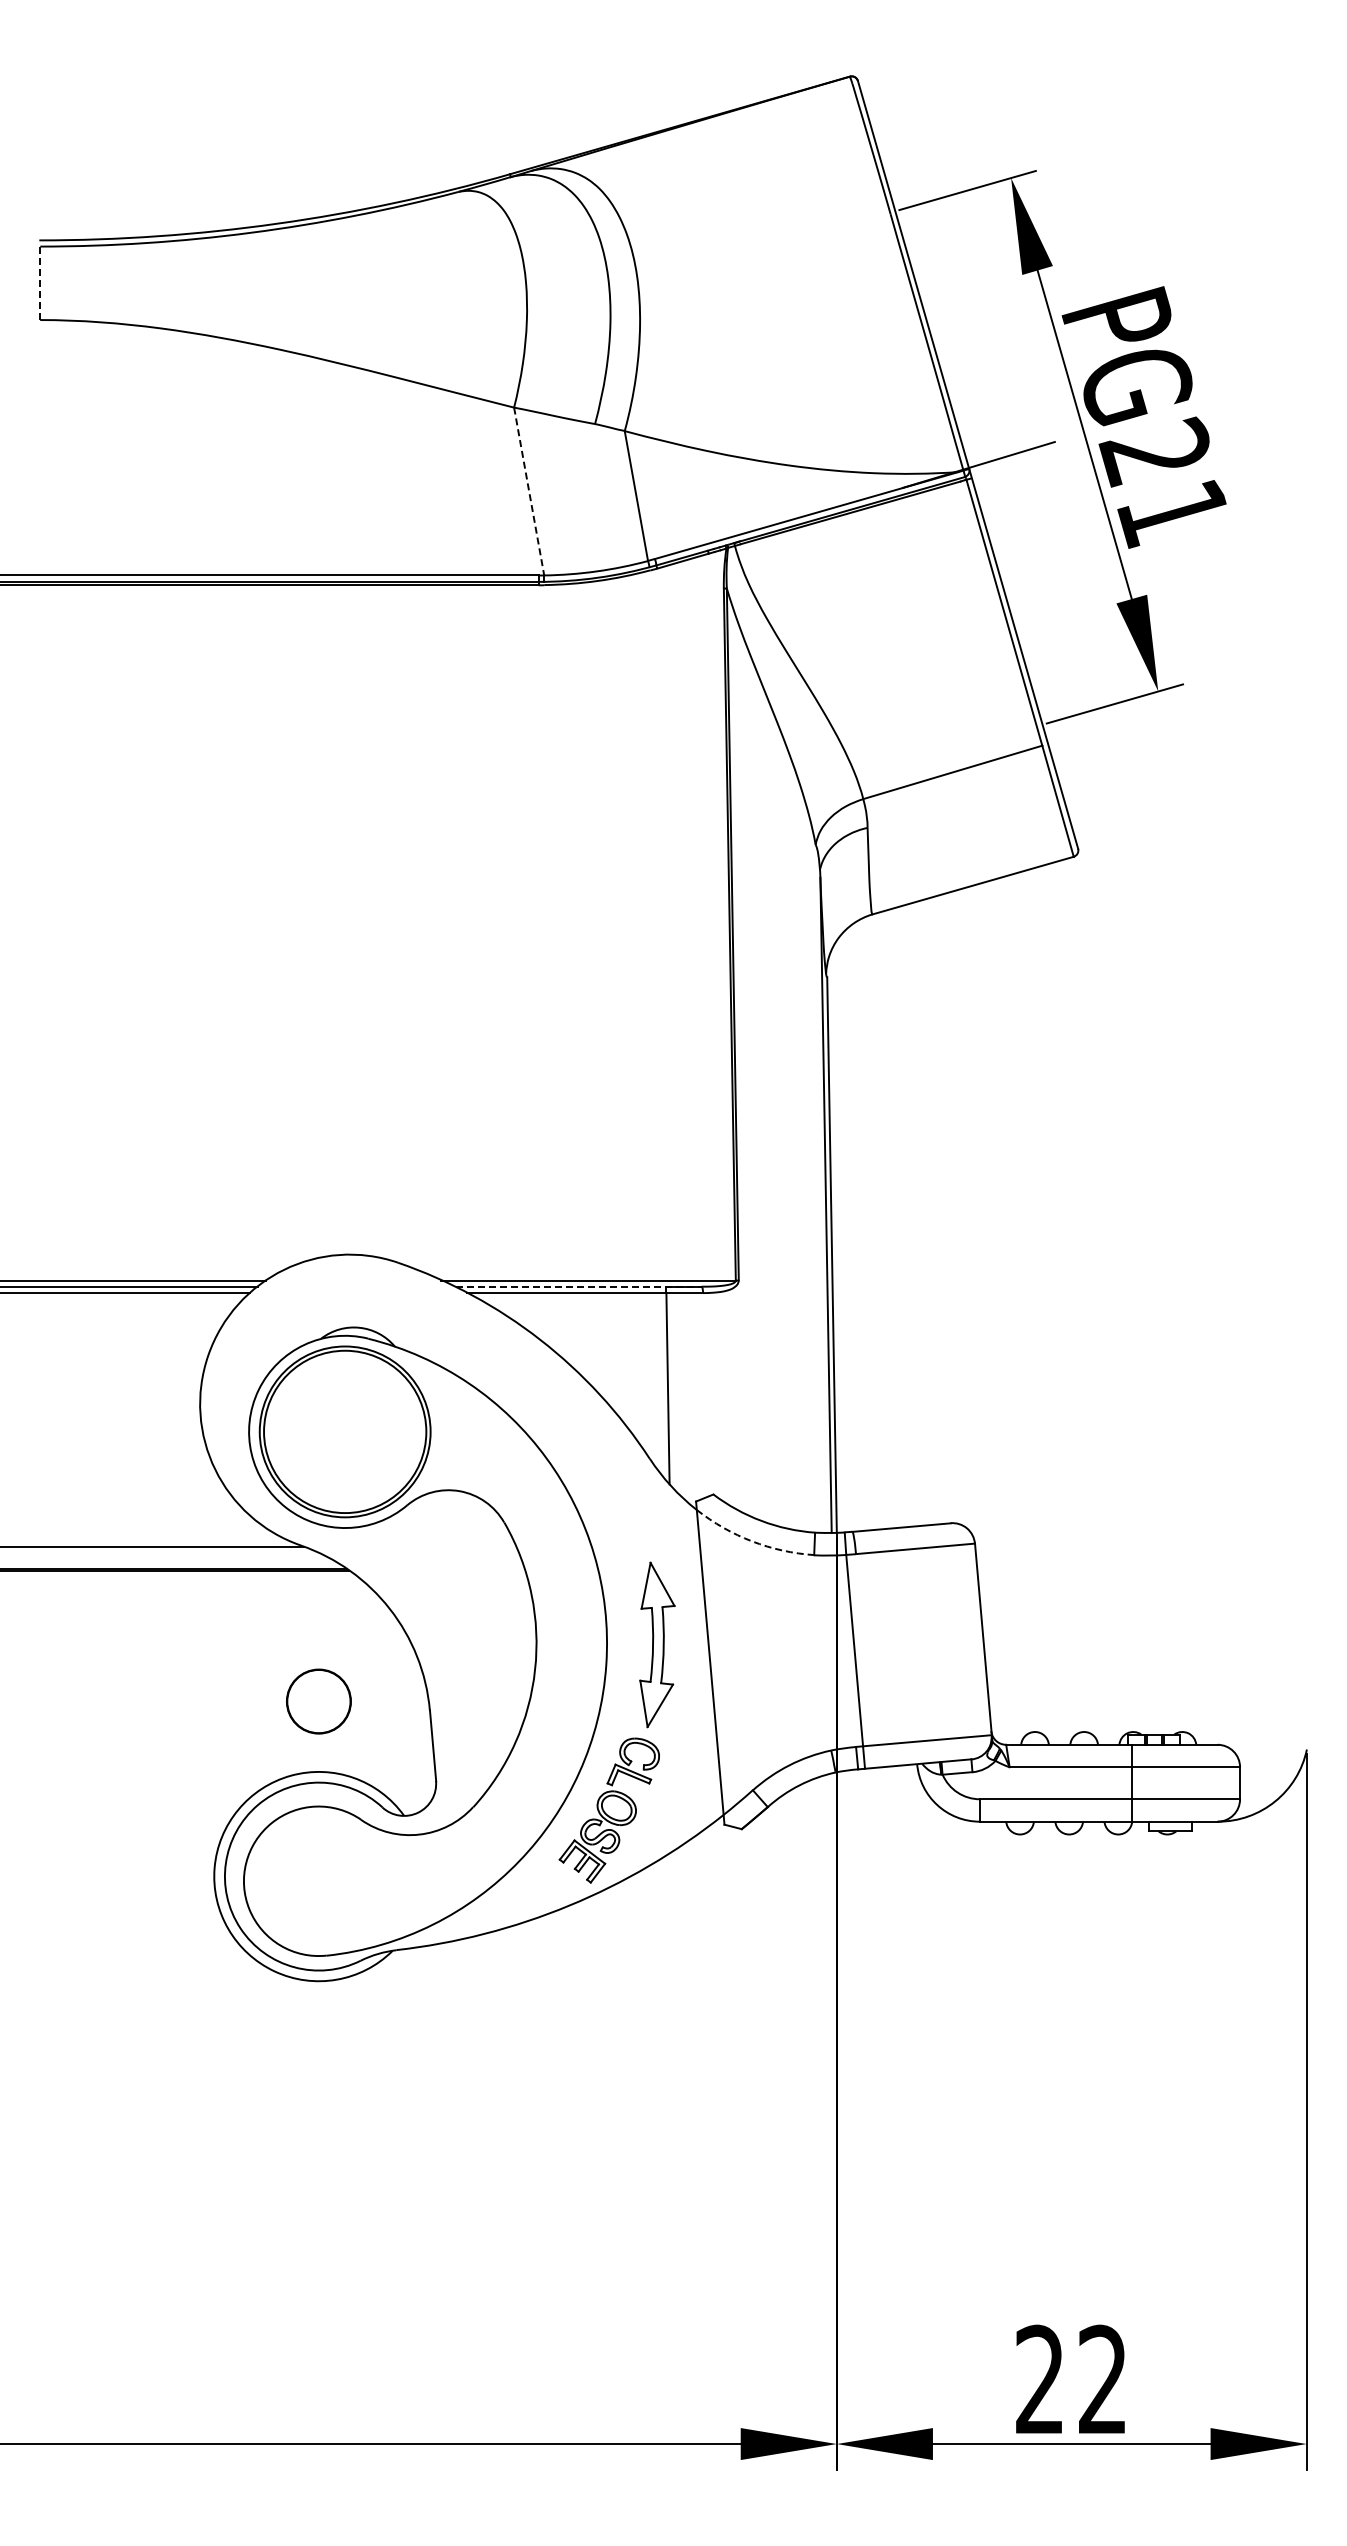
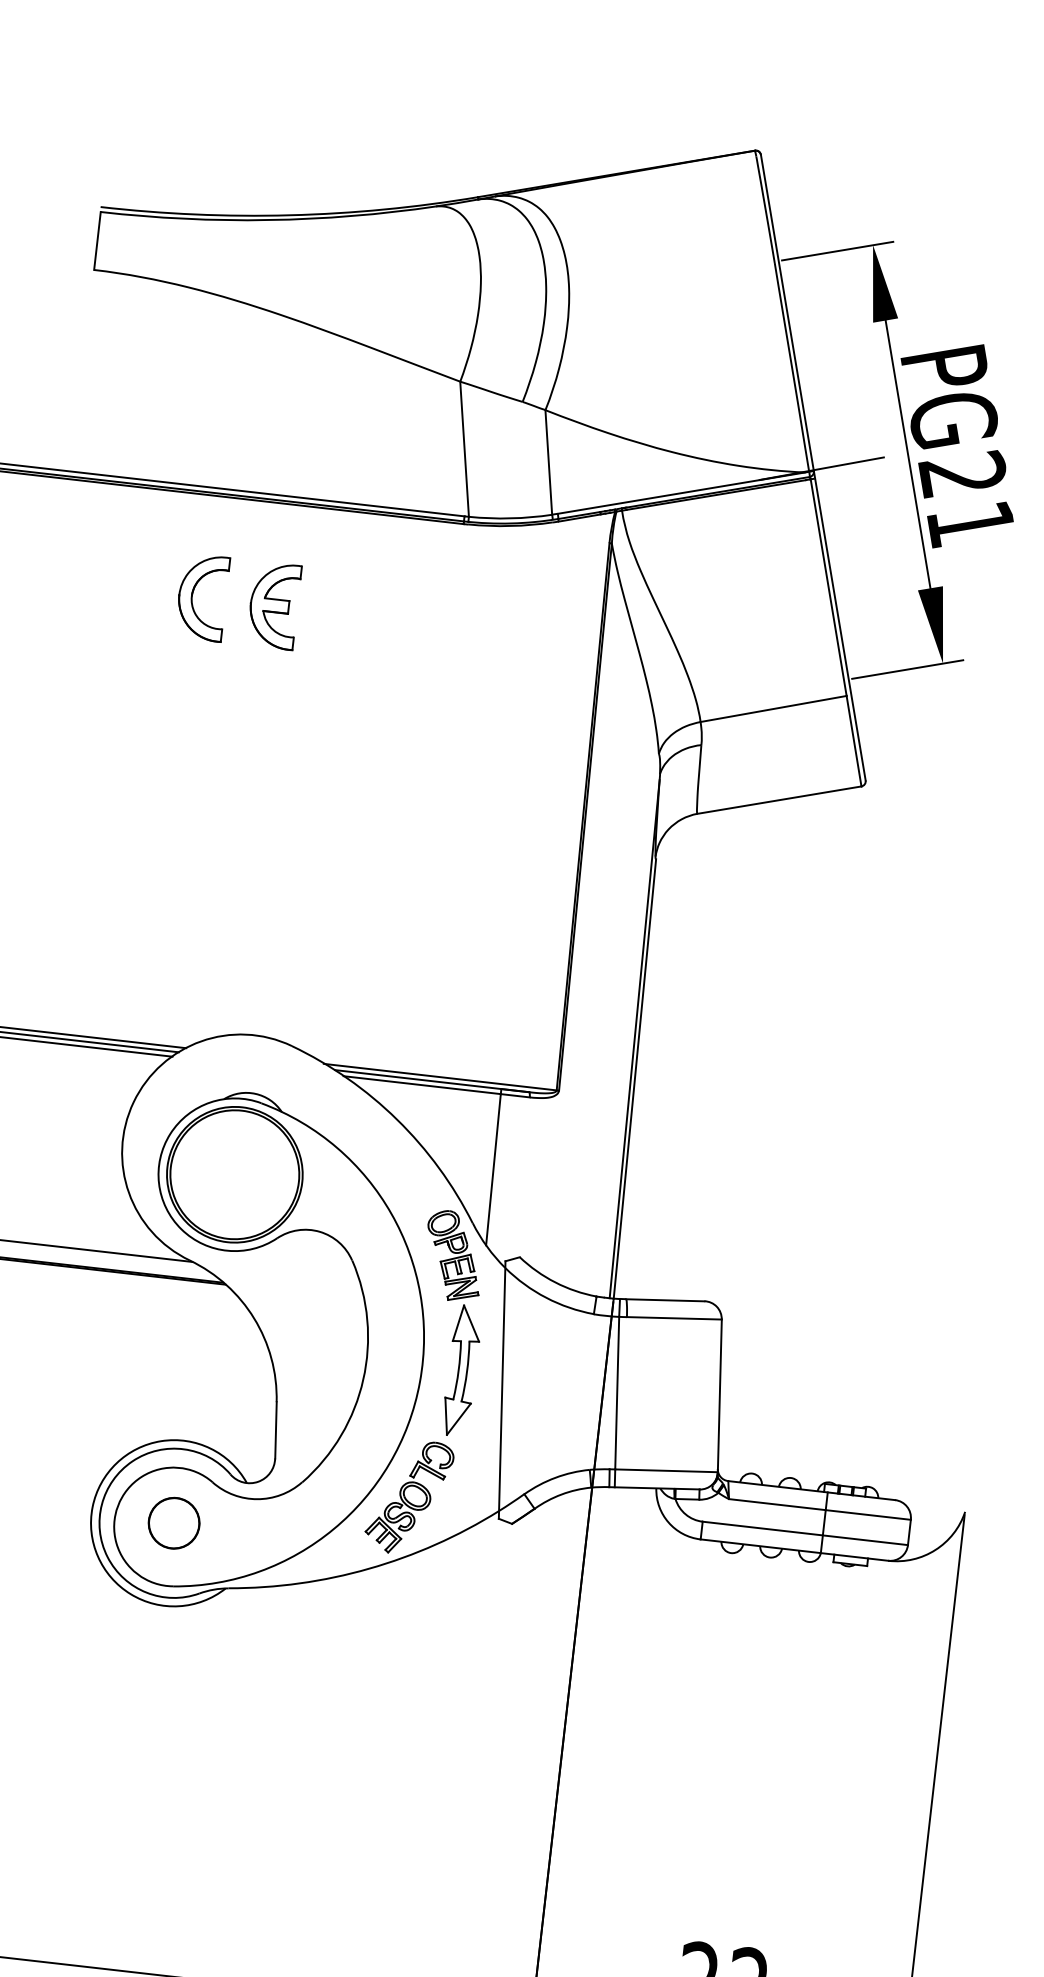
line: (40, 283) -> (97, 241), dashed -> solid
line: (529, 492) -> (464, 450), dashed -> solid
part: (210, 710) -> (193, 593), added
part: (312, 714) -> (273, 605), added
line: (579, 1286) -> (432, 1081), dashed -> solid
part: (630, 1502) -> (453, 1256), added
arc: (752, 1541) -> (546, 1297), dashed -> solid
circle: (318, 1701) -> (173, 1523), moved

